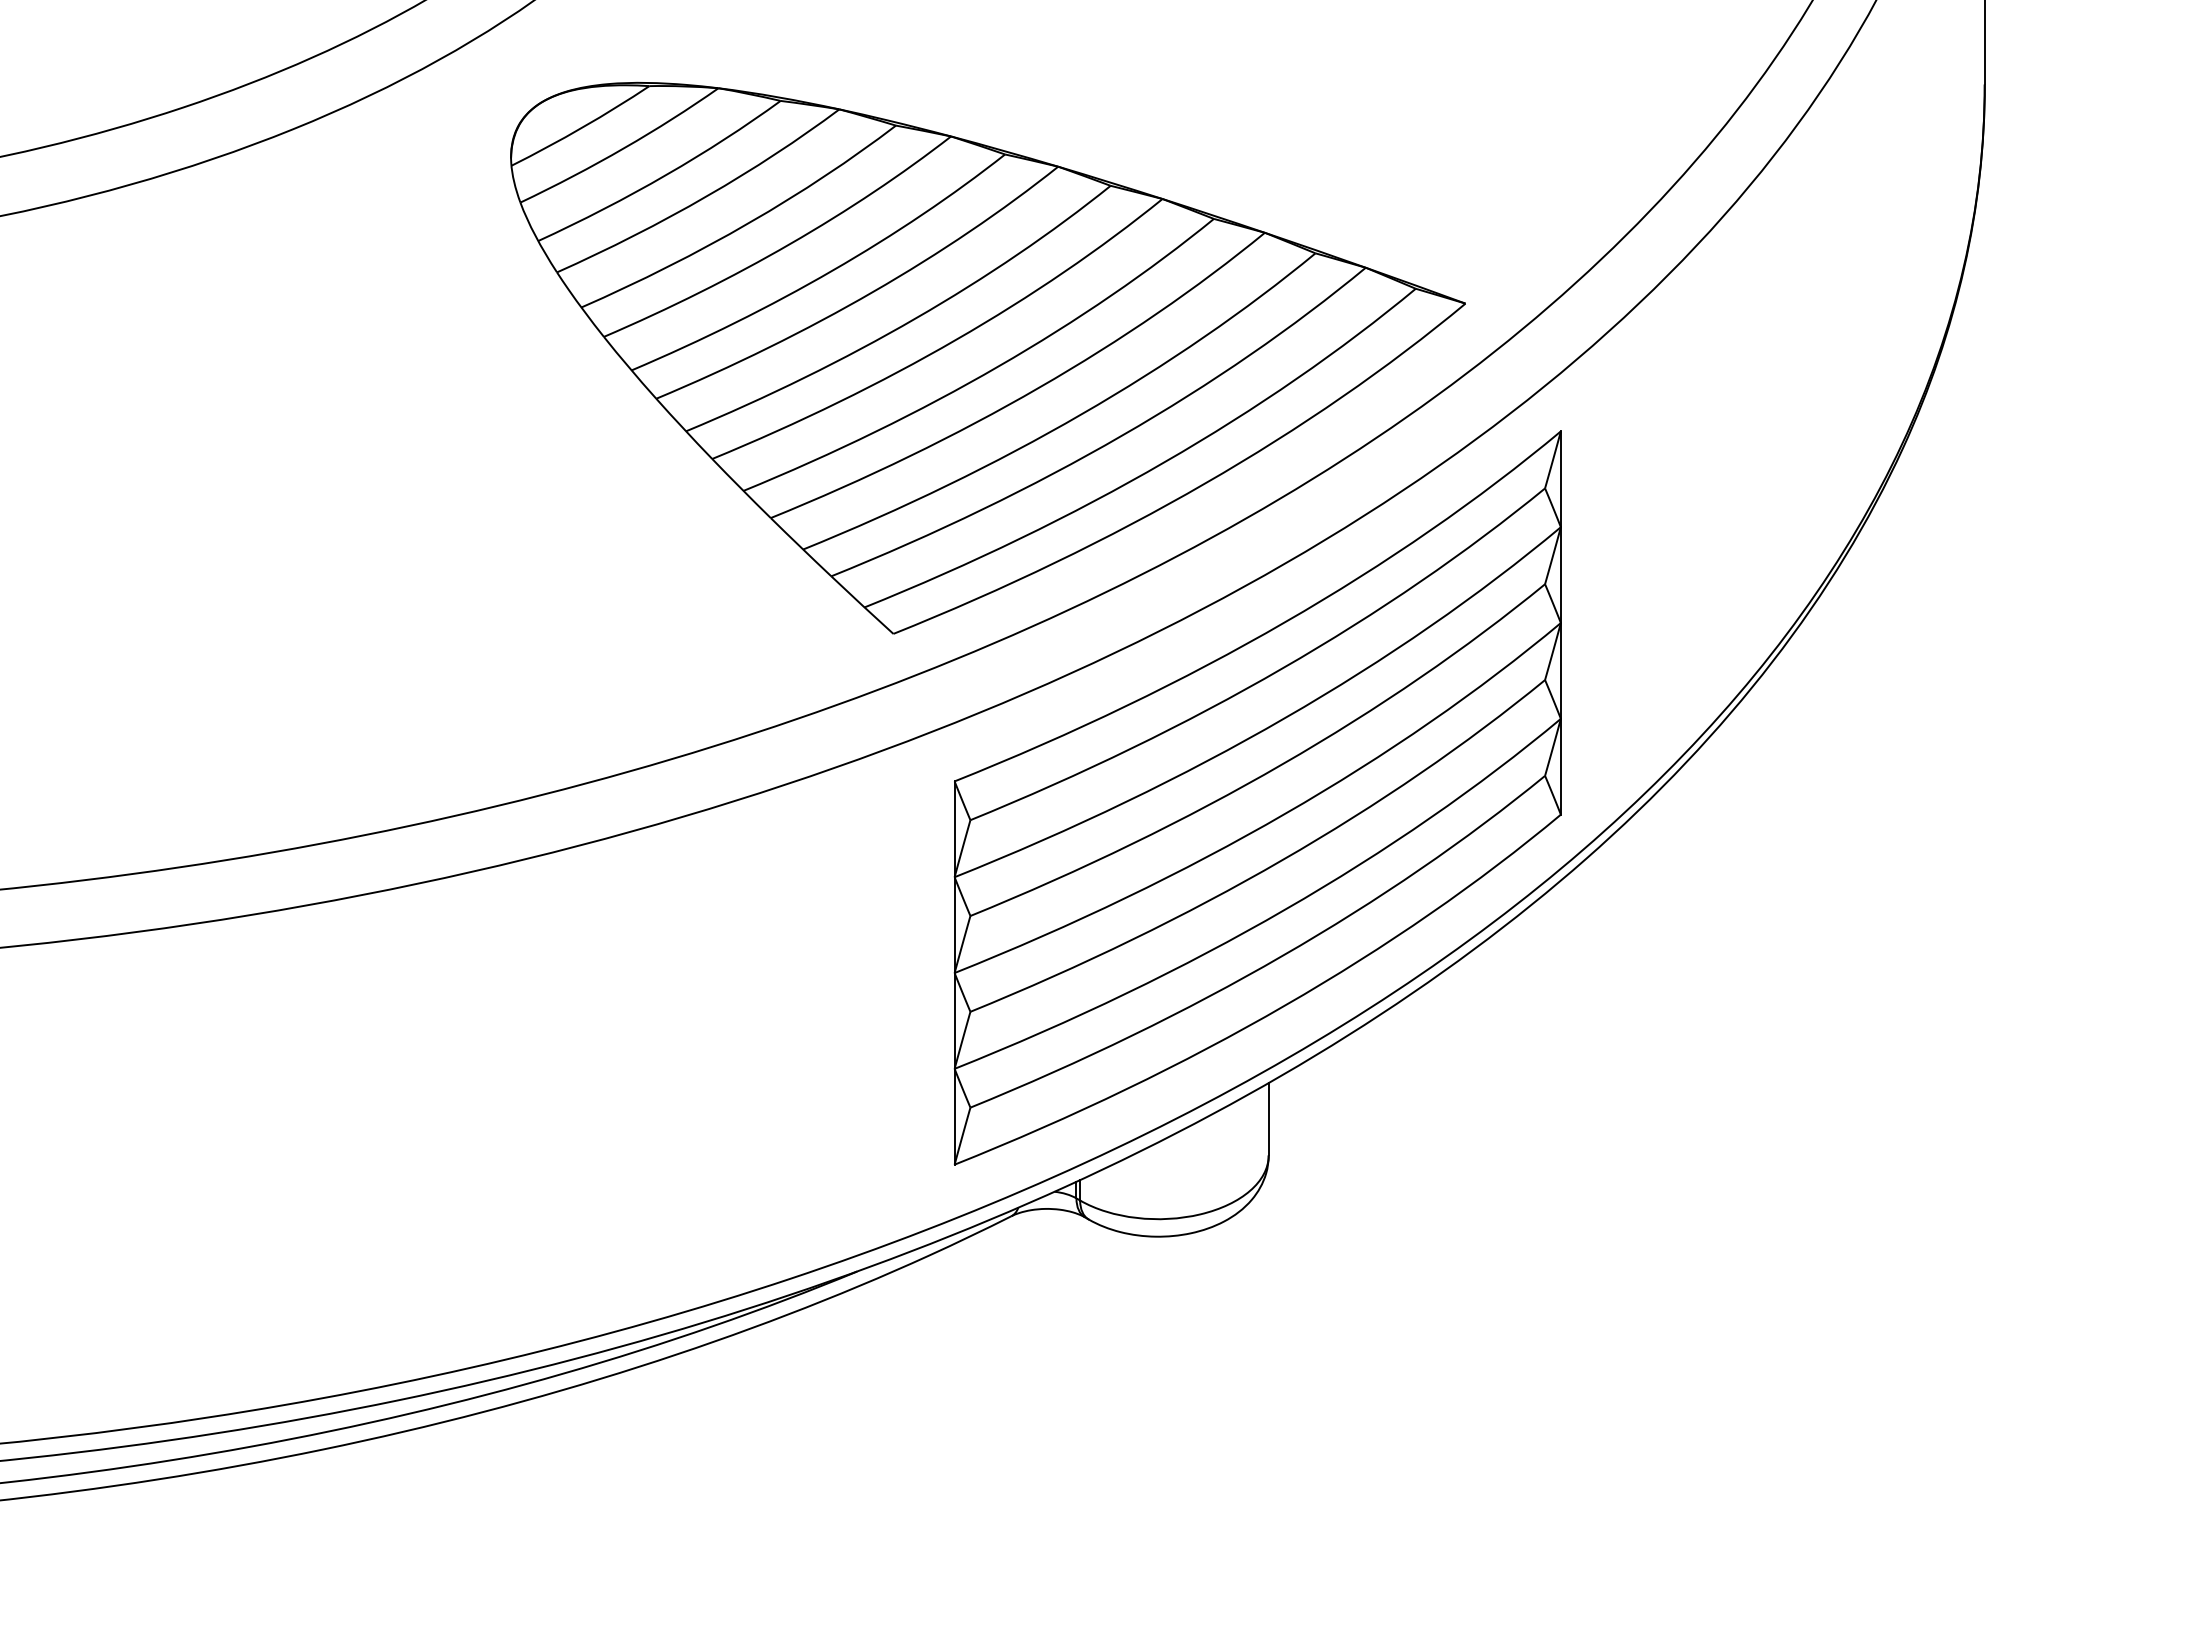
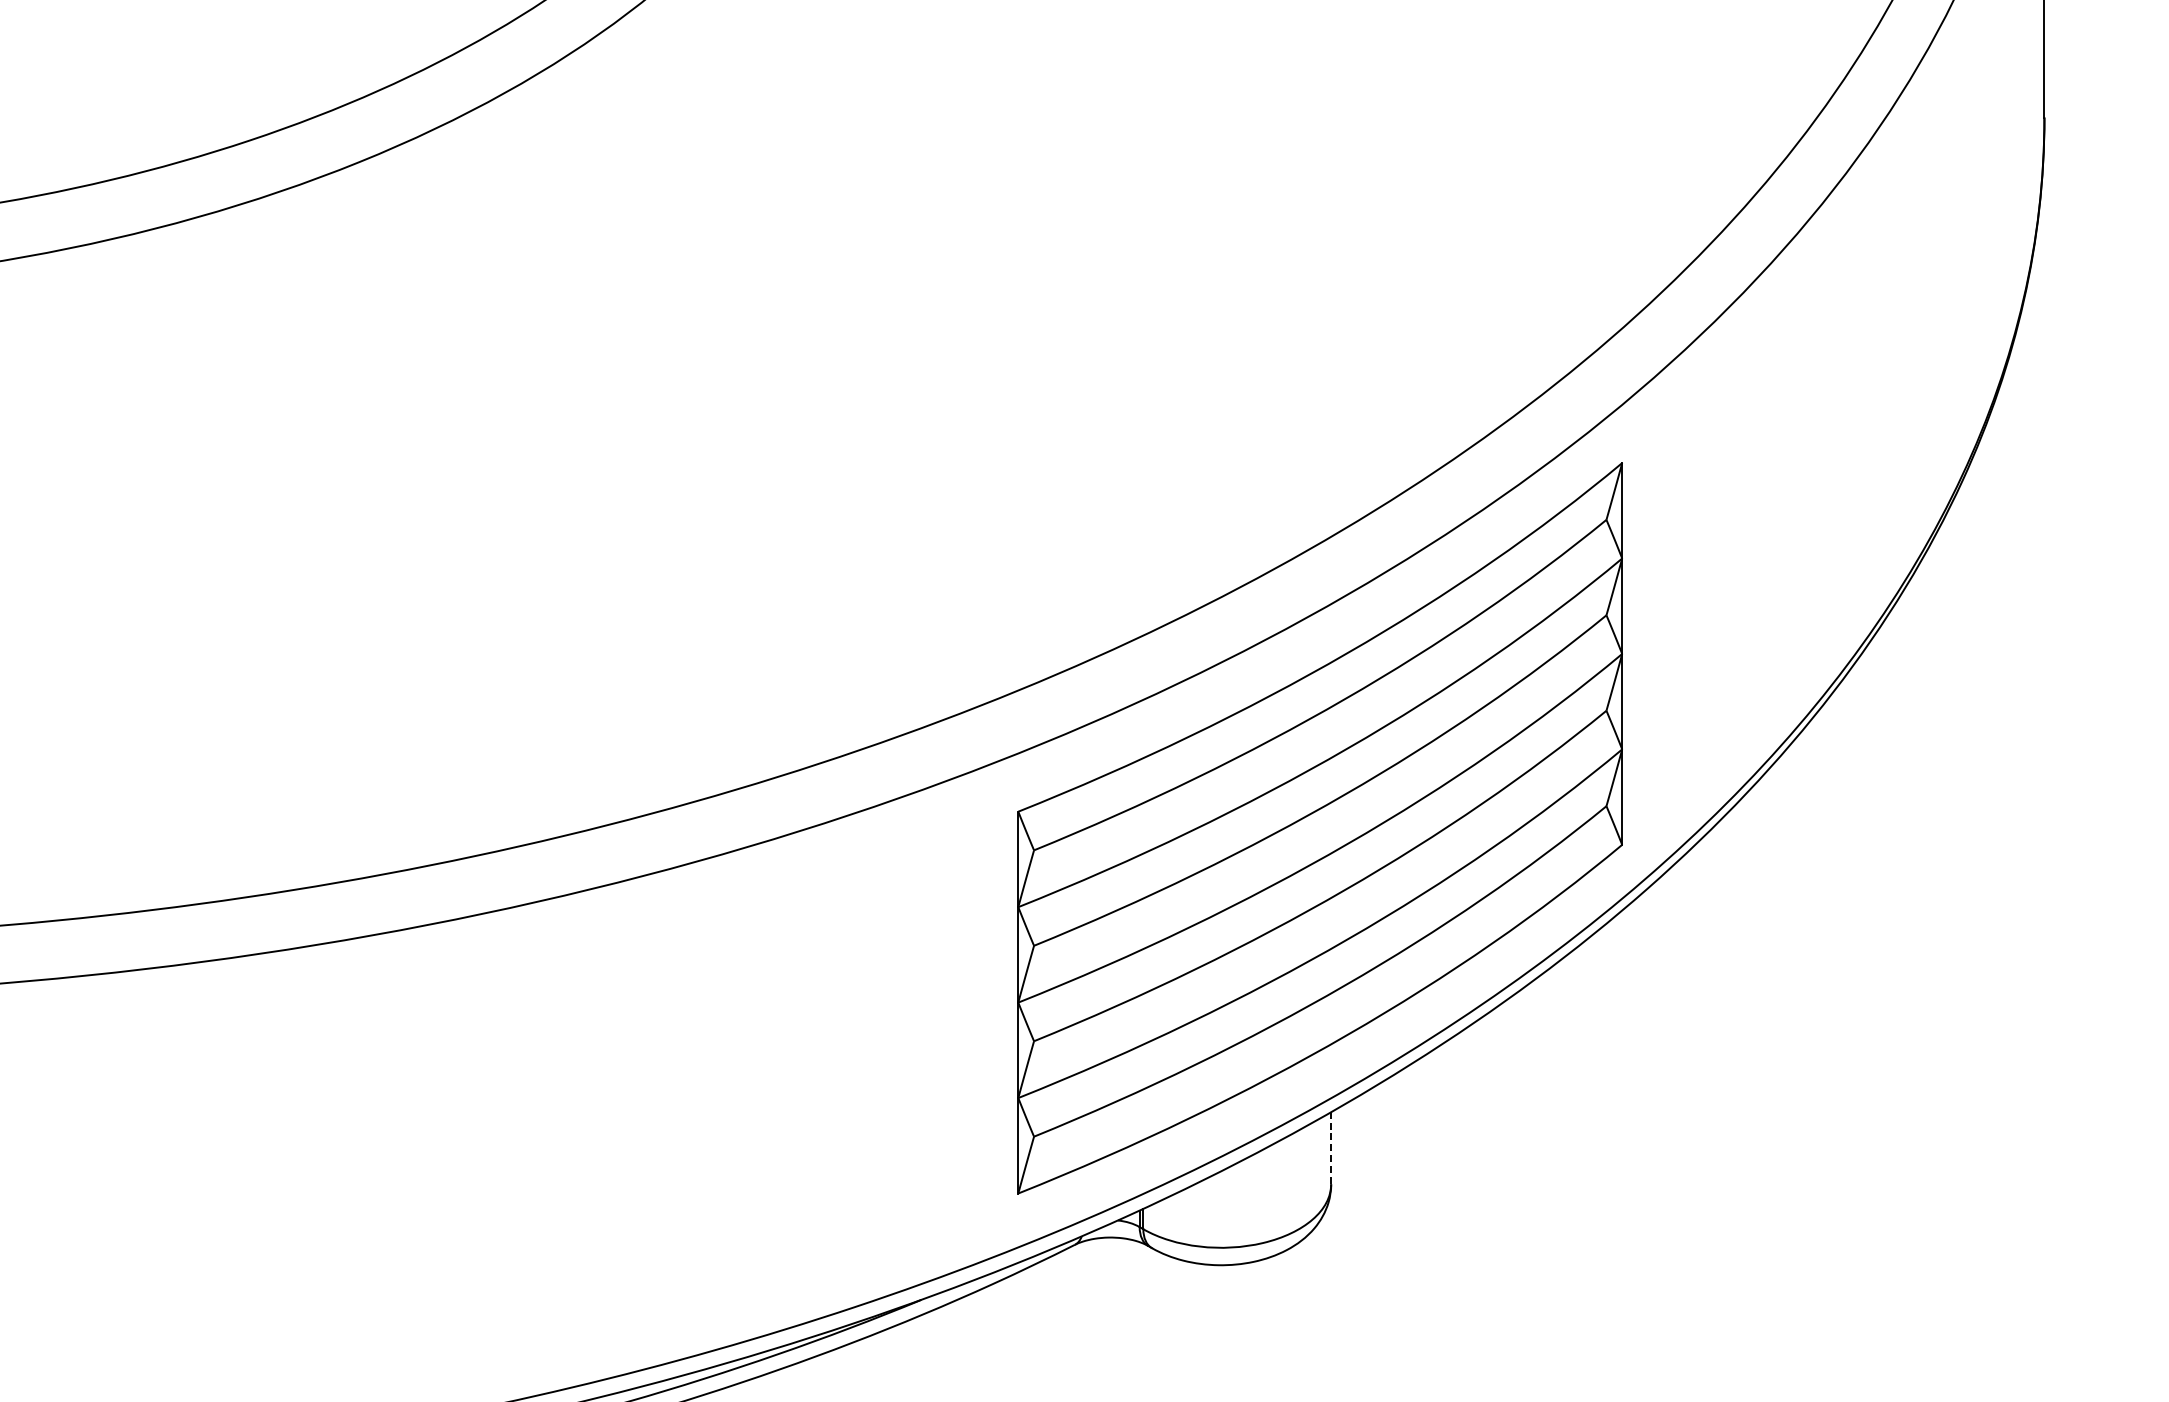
part: (987, 357) -> (1051, 389), removed
line: (1268, 1118) -> (1330, 1147), solid -> dashed

